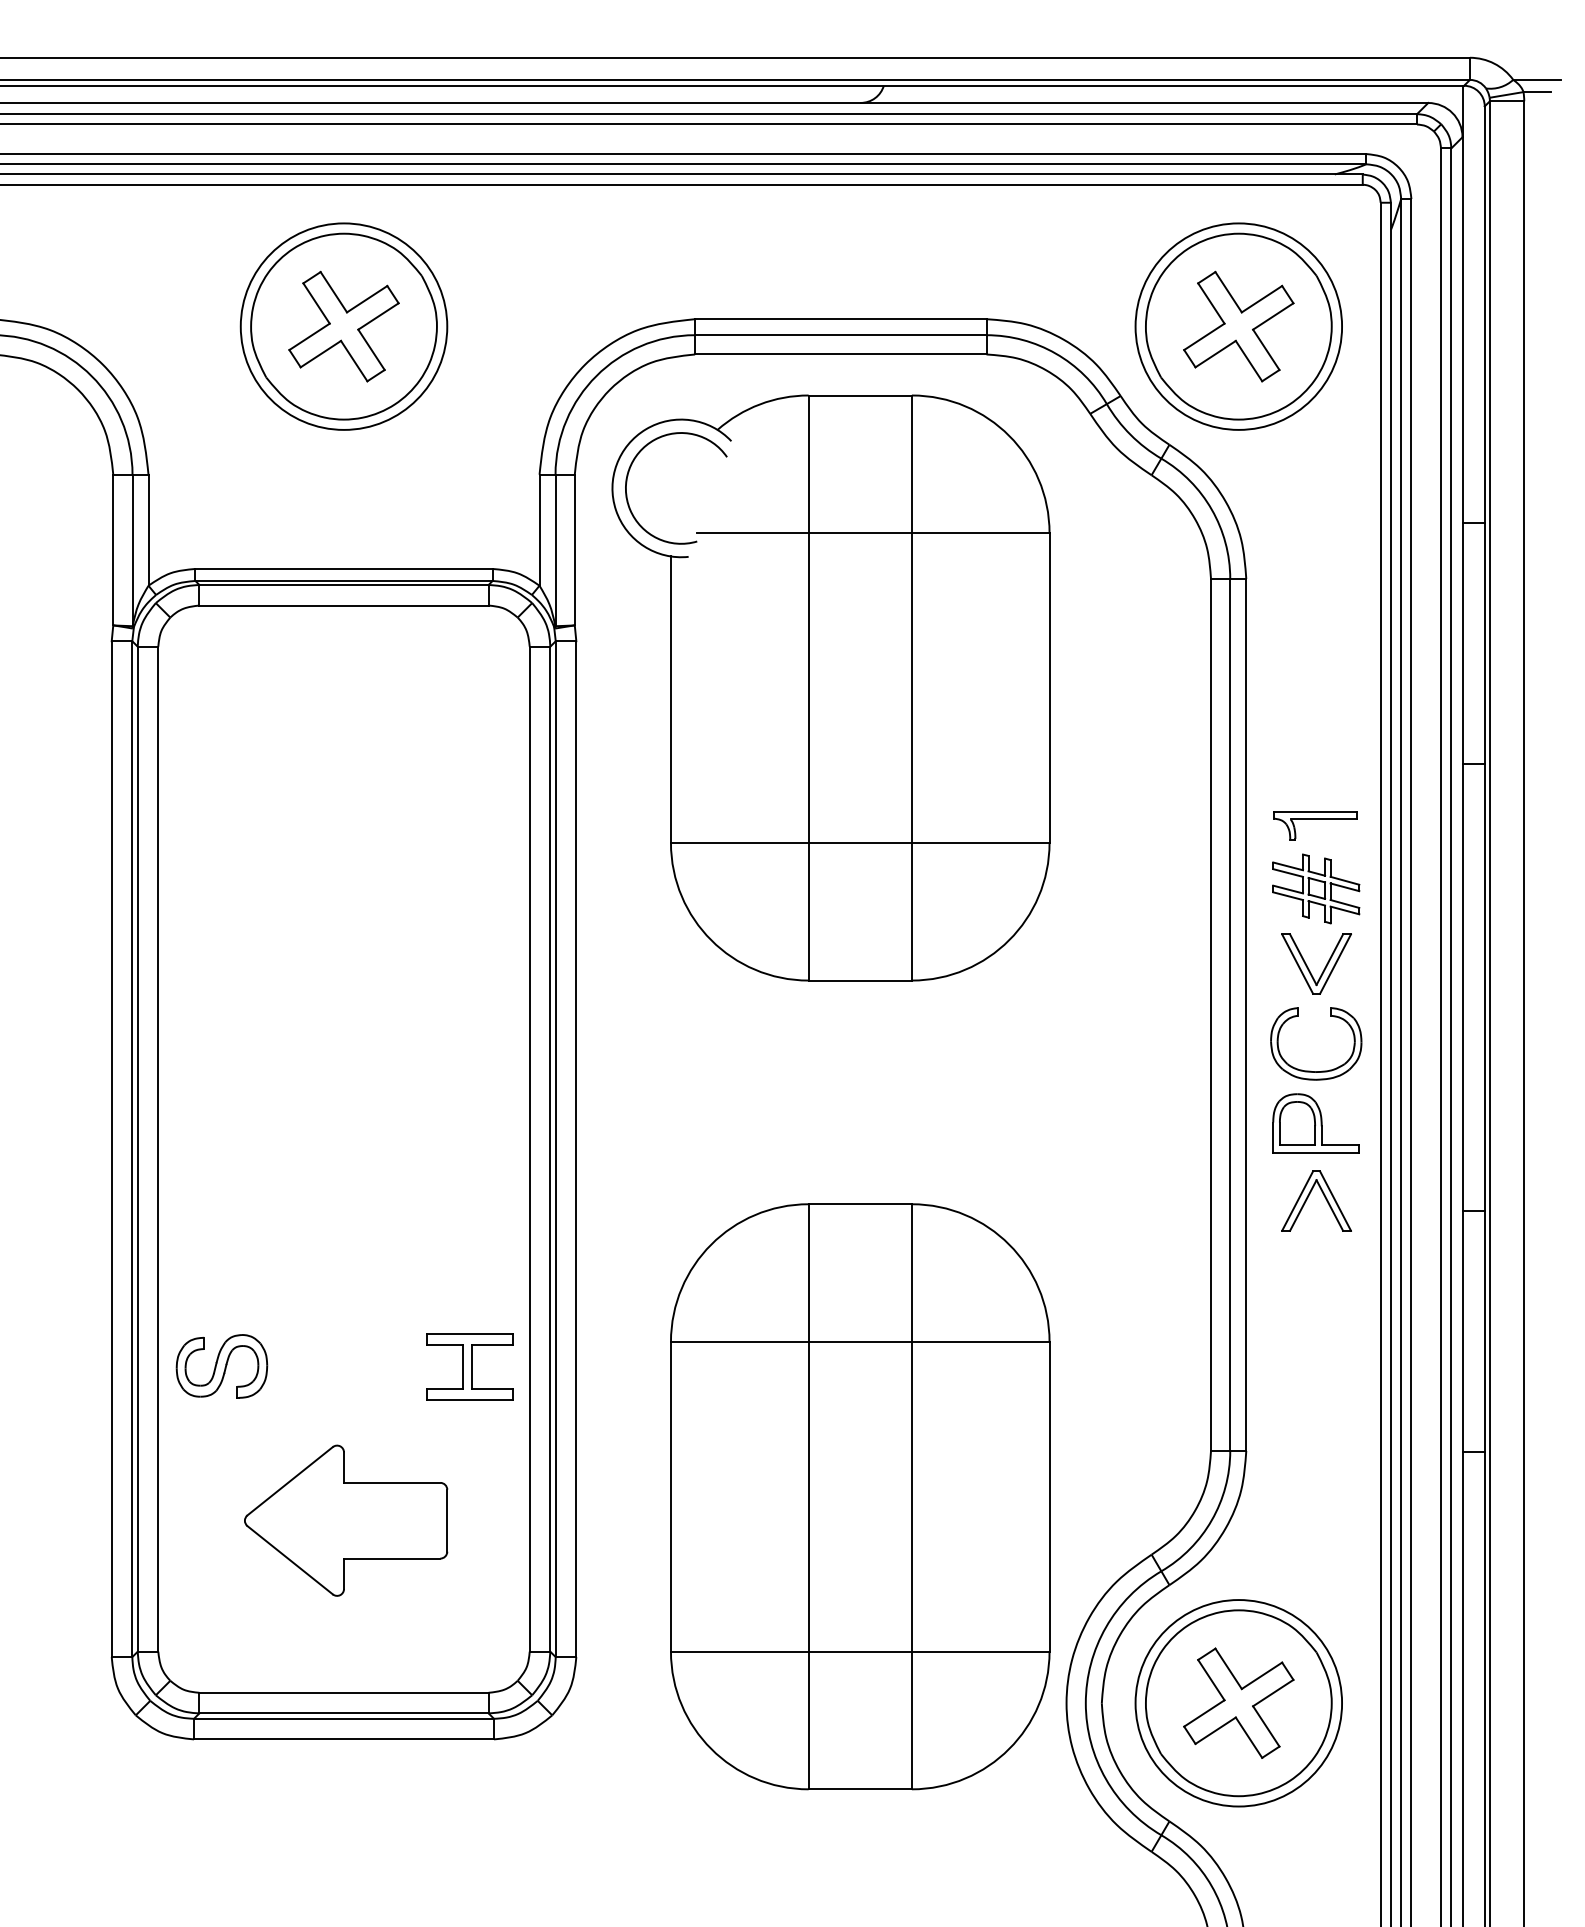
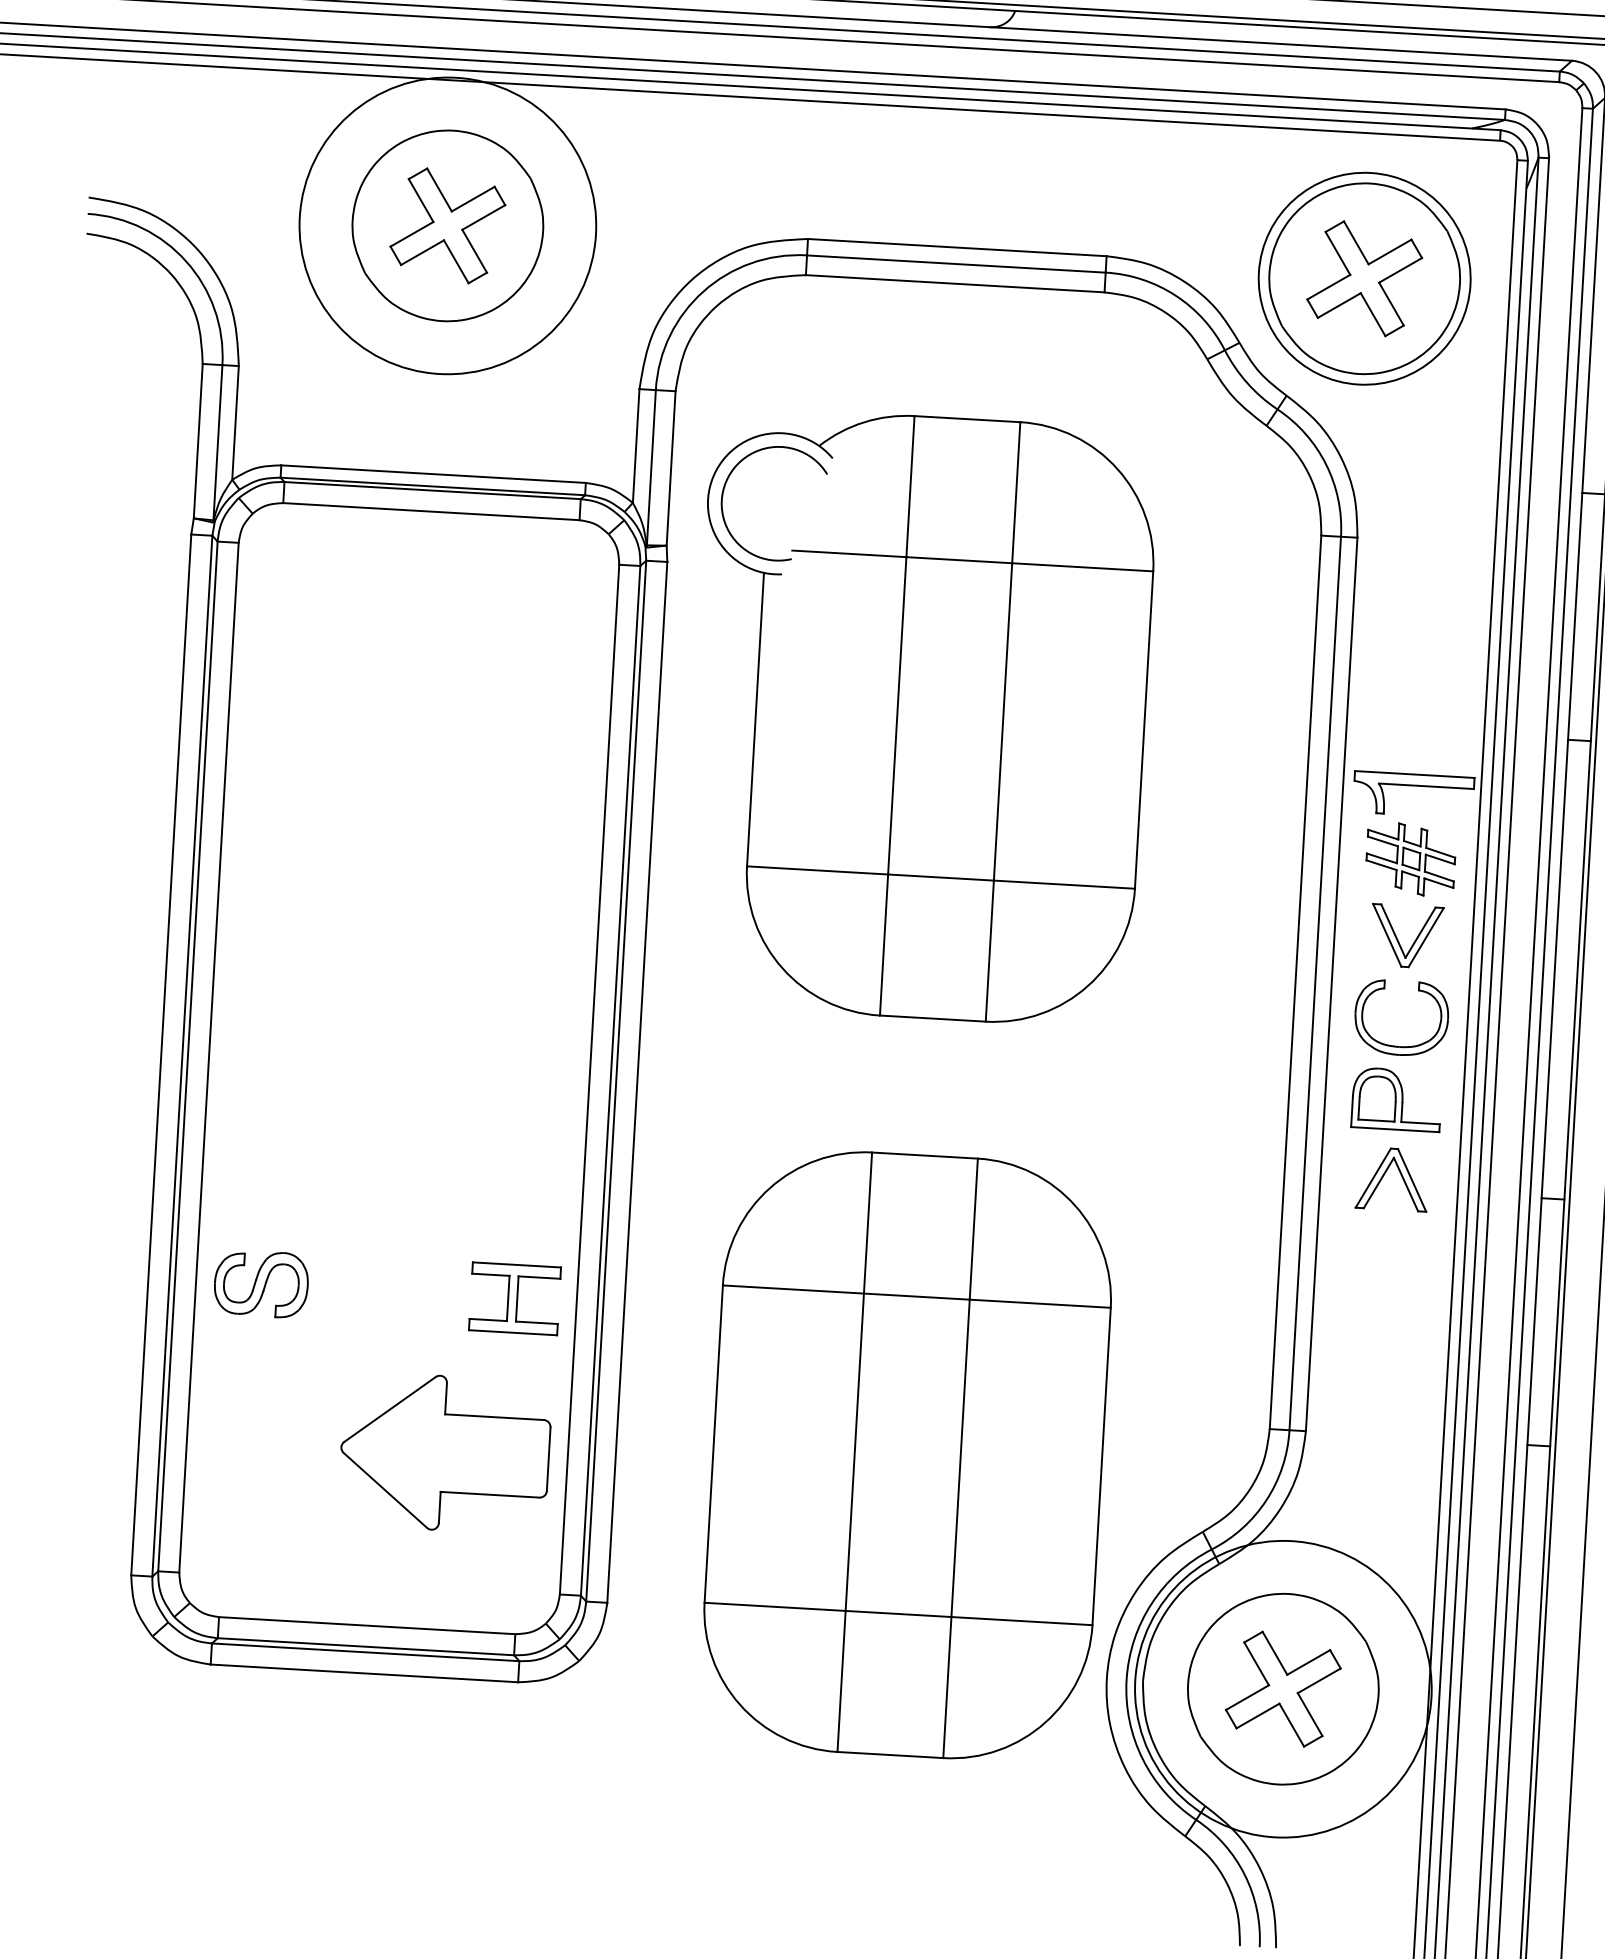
circle: (343, 326) -> (447, 225), size x1.4
part: (830, 687) -> (919, 716), moved
part: (1315, 825) -> (1413, 794), size x1.4
part: (346, 1520) -> (445, 1453), moved
circle: (1238, 1703) -> (1283, 1689), size x1.4

